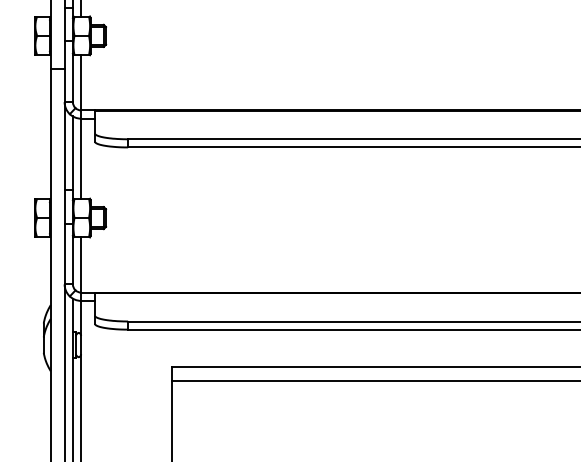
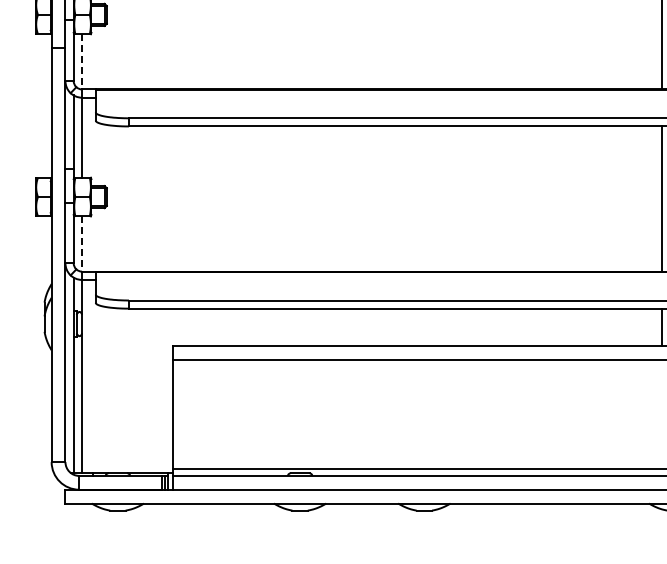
line: (81, 82) -> (82, 61), solid -> dashed
line: (81, 265) -> (82, 244), solid -> dashed

